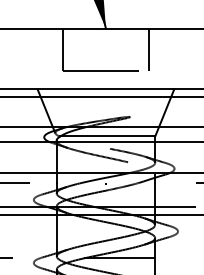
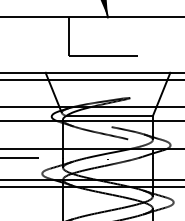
line: (148, 49) -> (146, 36), removed

